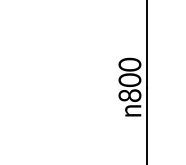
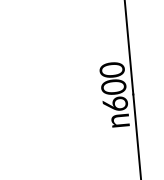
text: (129, 95) -> (114, 104), 800 -> 600

